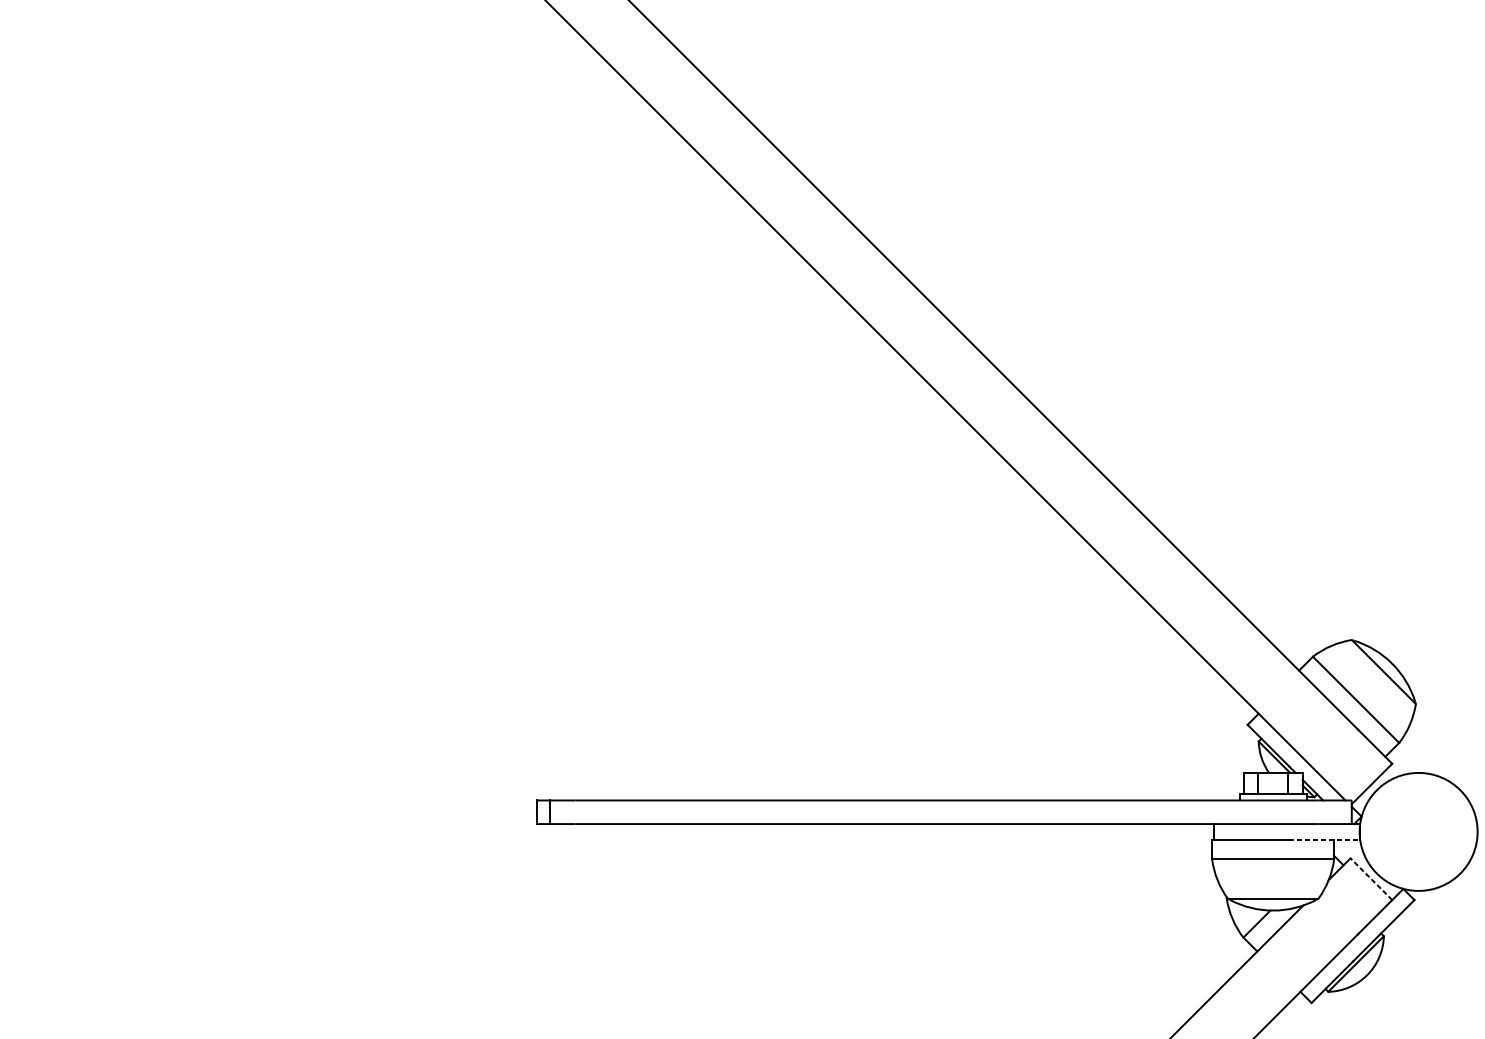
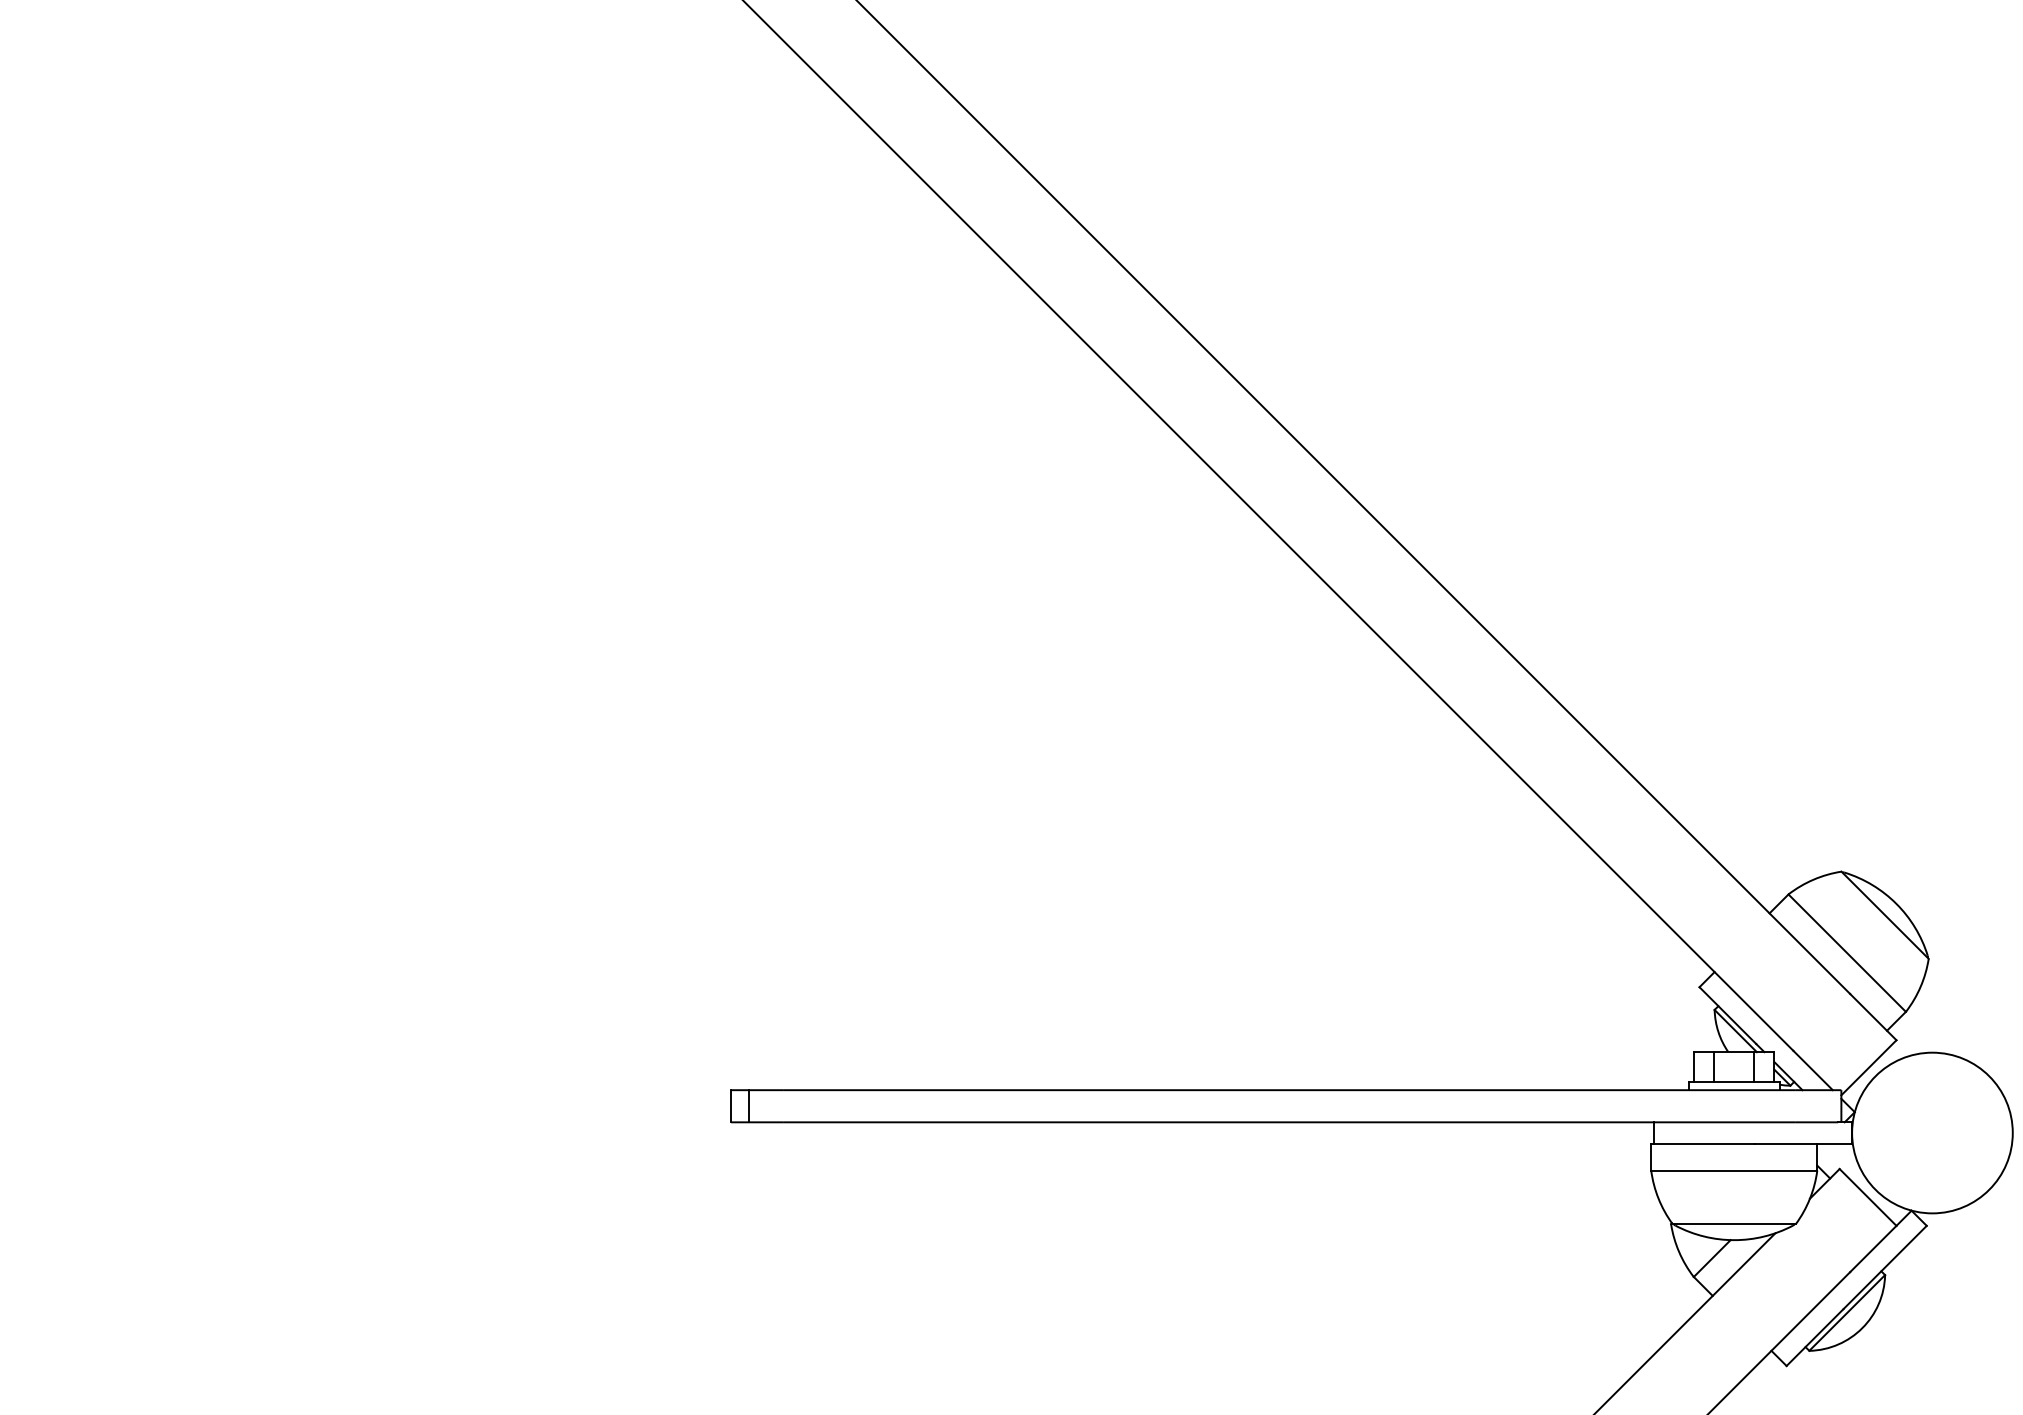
line: (1324, 839) -> (1804, 1143), dashed -> solid
line: (1370, 879) -> (1867, 1197), dashed -> solid

